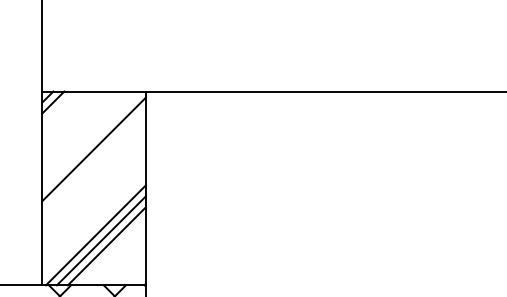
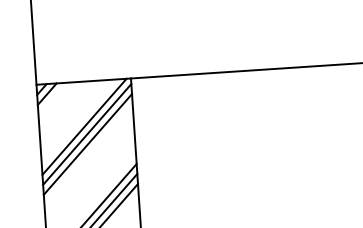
line: (91, 140) -> (84, 126), added
line: (93, 160) -> (87, 144), added

